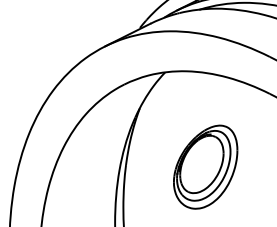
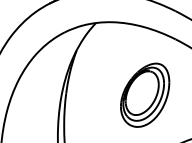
part: (205, 166) -> (145, 94), moved

